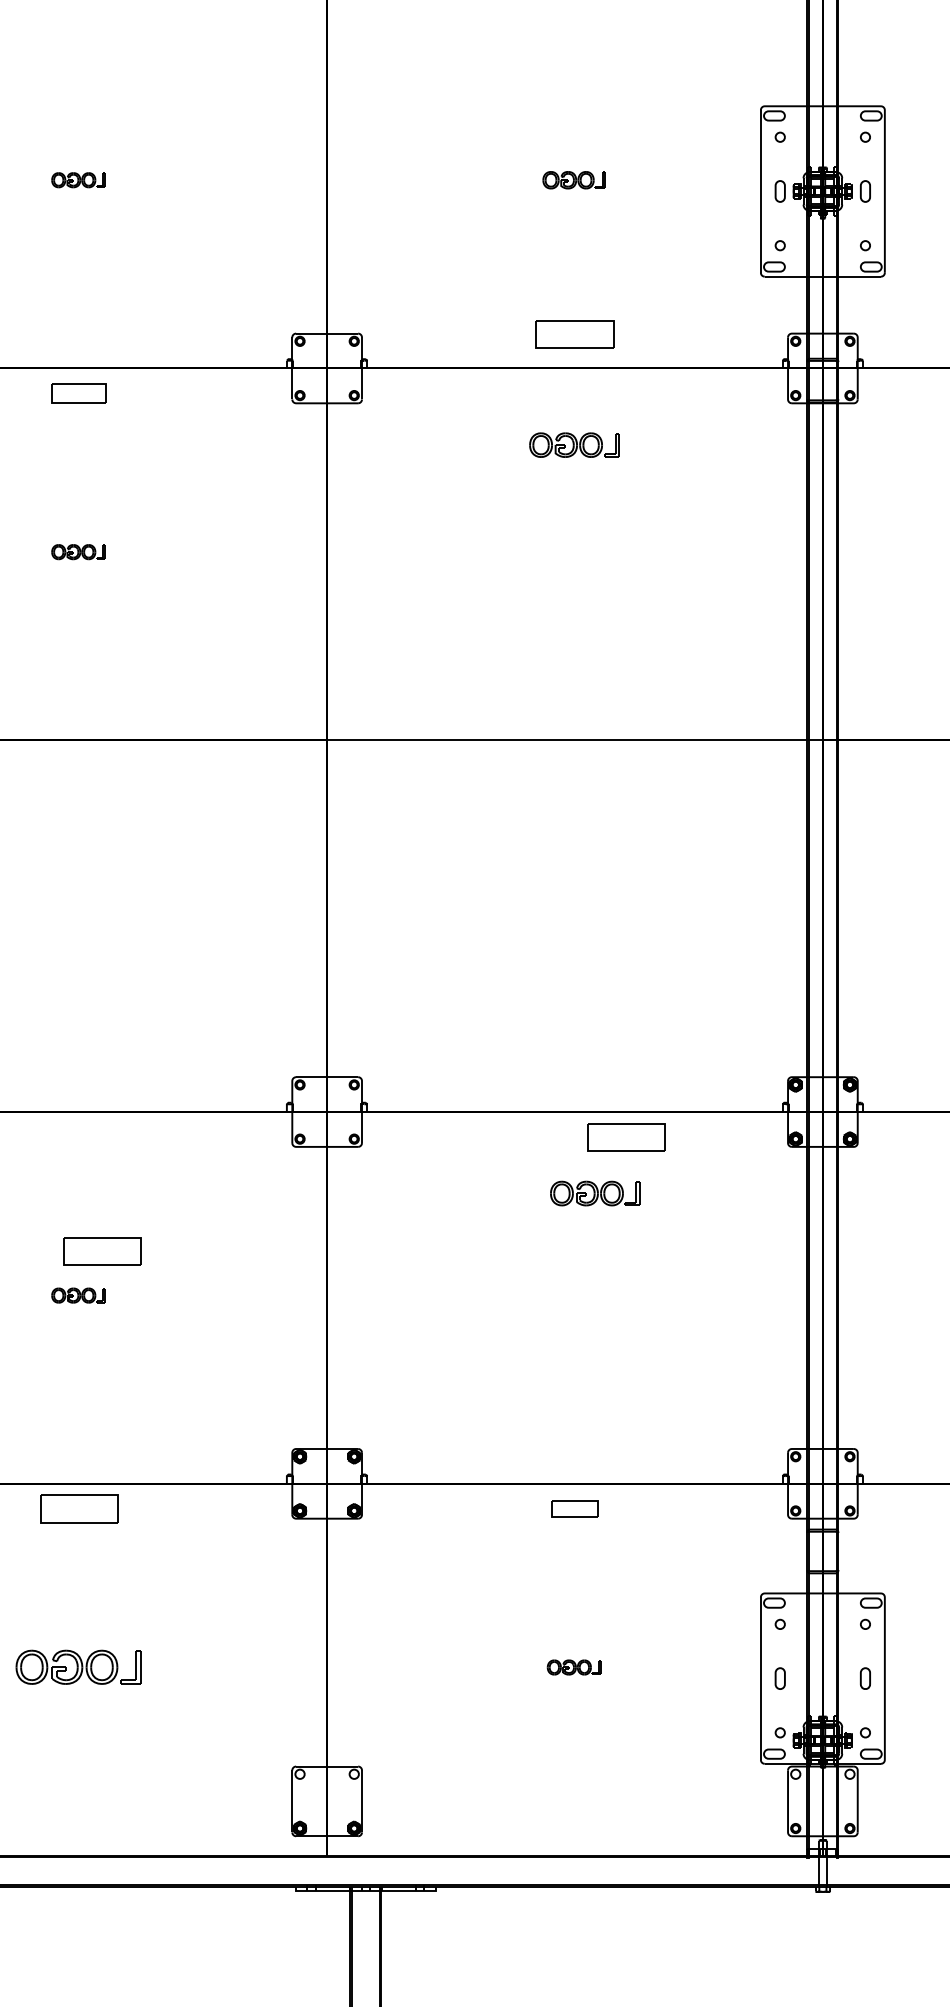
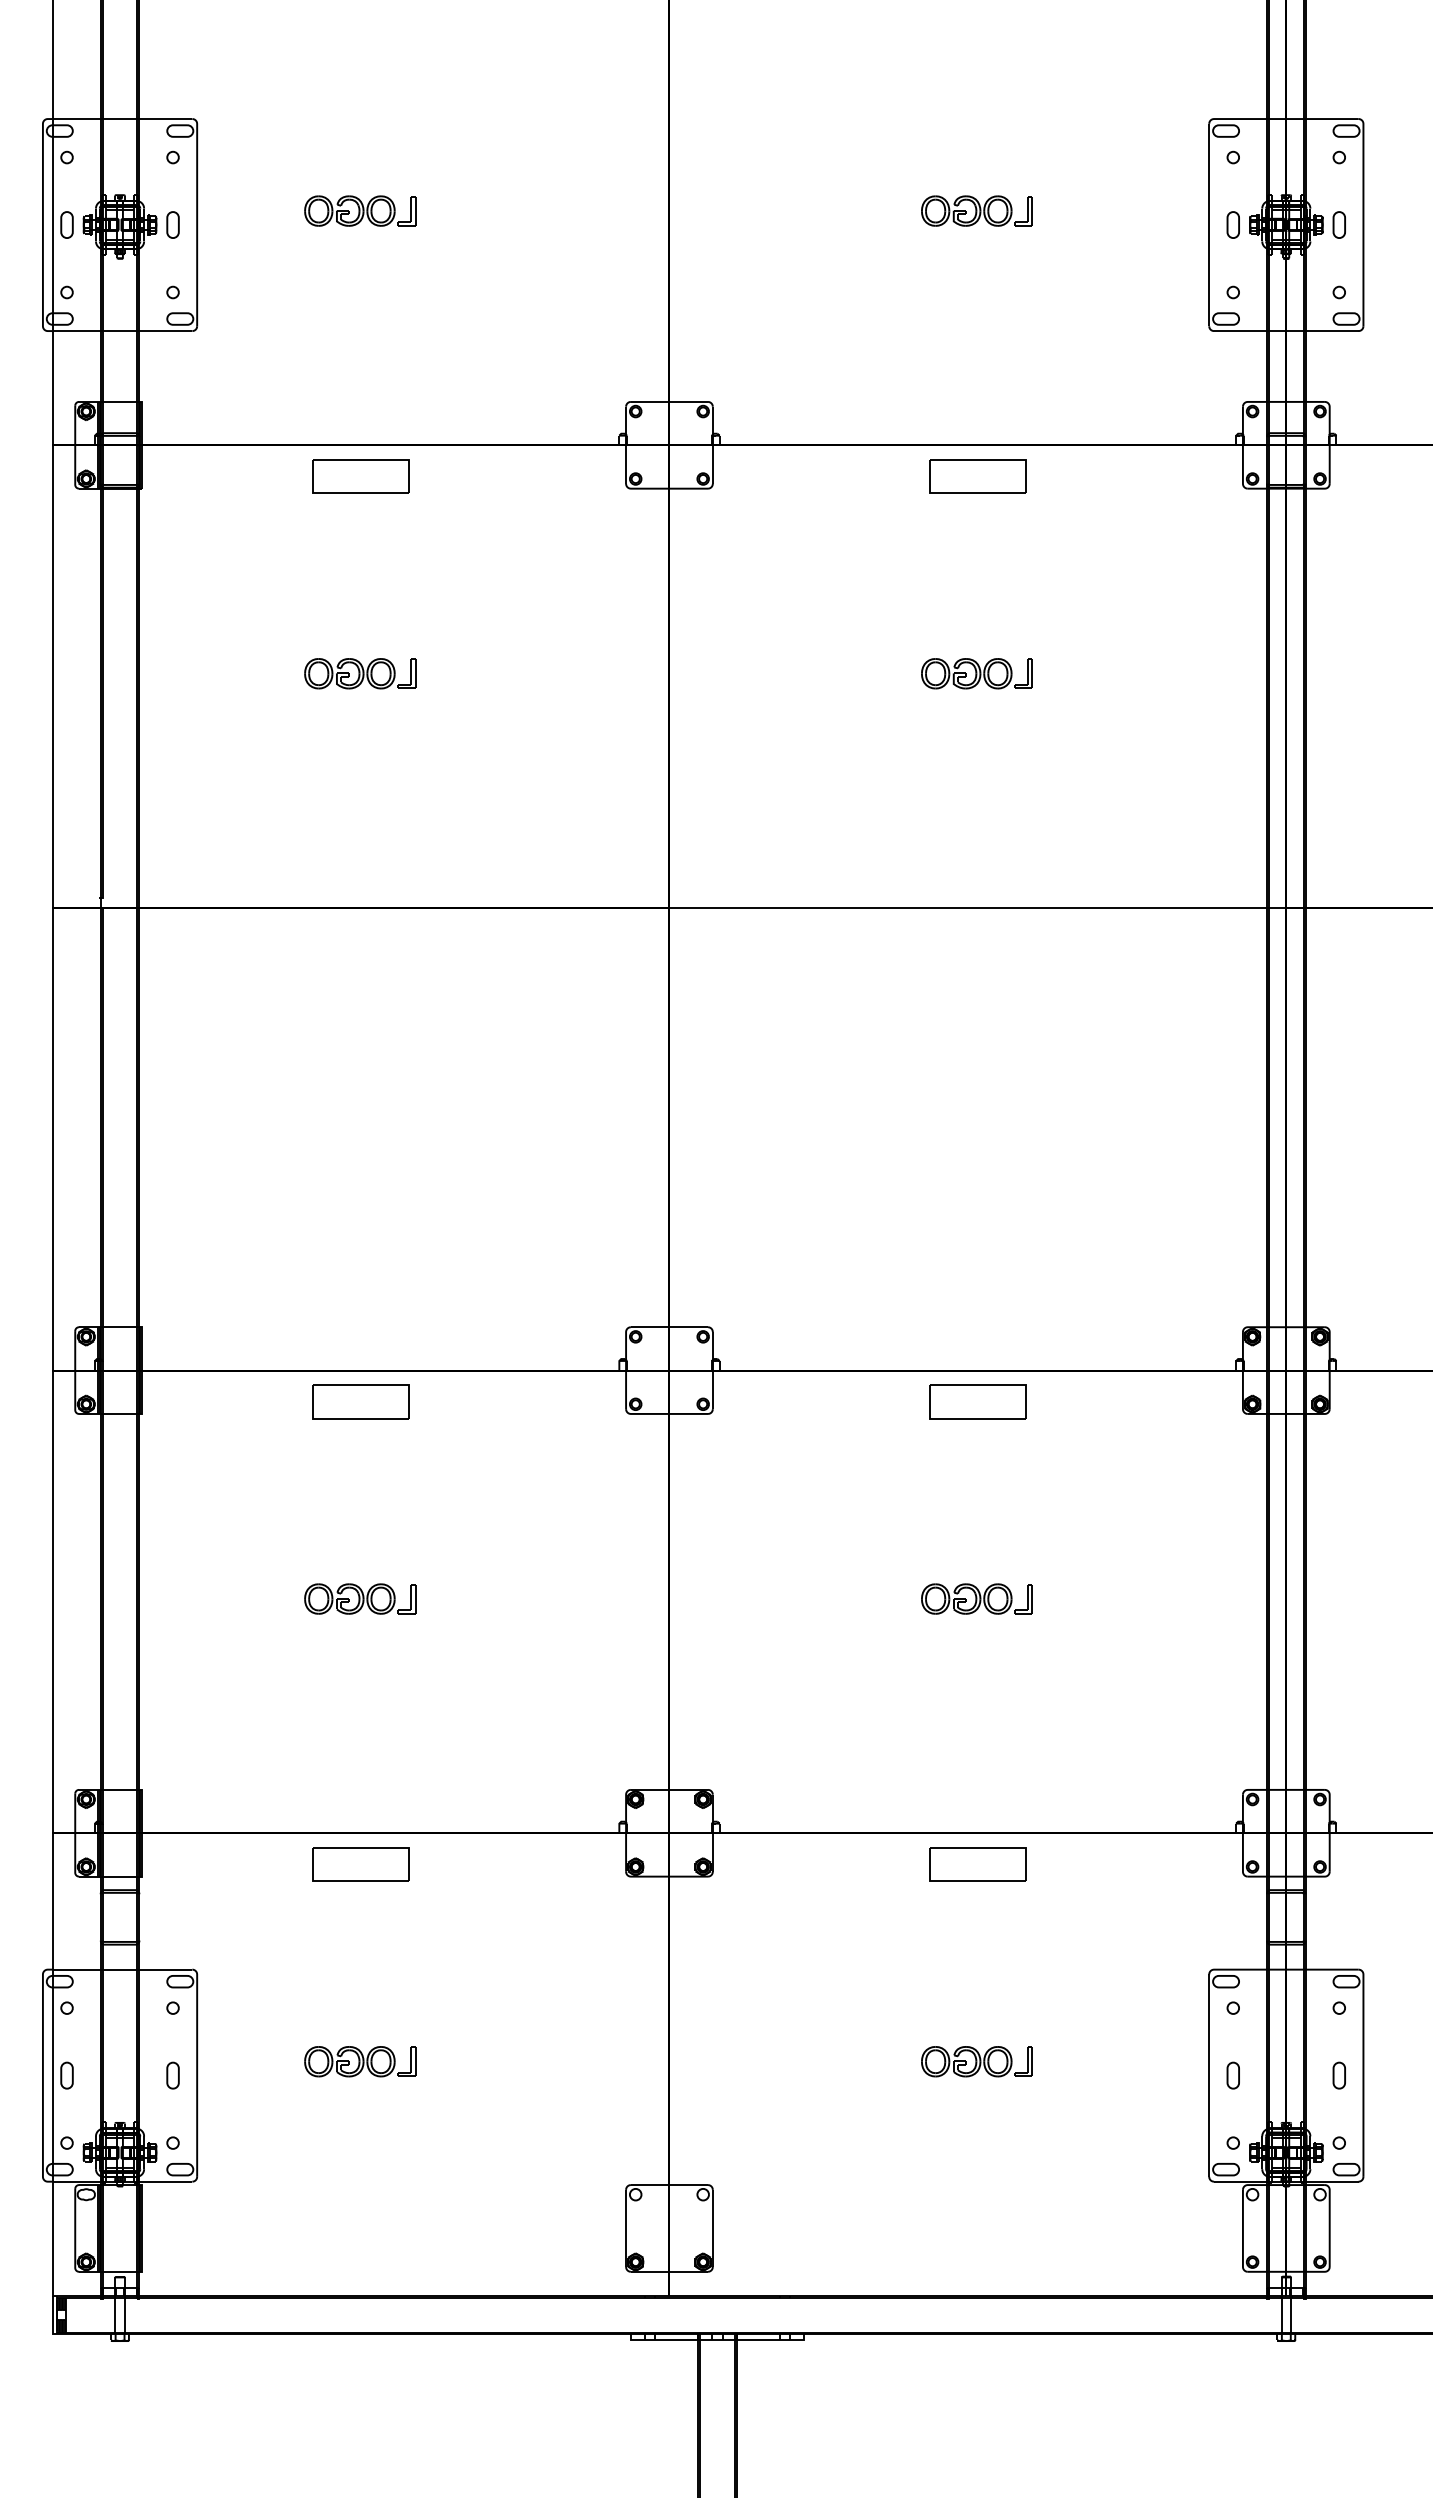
part: (78, 179) -> (360, 210), size x1.67
part: (573, 179) -> (976, 210), size x1.43
part: (574, 334) -> (977, 476), moved
part: (78, 393) -> (360, 476), size x1.43
part: (573, 444) -> (976, 673), moved
part: (78, 551) -> (360, 673), size x1.67
part: (626, 1136) -> (977, 1401), moved
part: (594, 1193) -> (976, 1598), moved
part: (102, 1250) -> (360, 1401), moved
part: (78, 1295) -> (360, 1598), size x1.67
part: (574, 1508) -> (977, 1864), size x1.67
part: (78, 1667) -> (360, 2061), size x0.71
part: (573, 1667) -> (976, 2061), size x1.67

